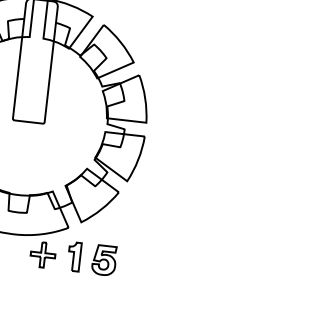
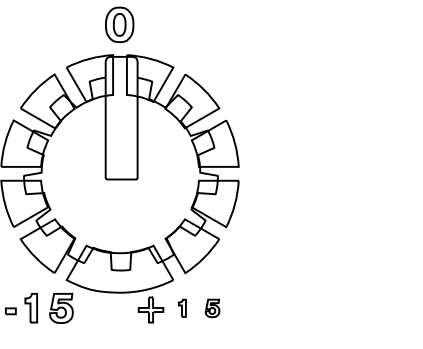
part: (74, 257) -> (182, 308), size x0.6
part: (104, 260) -> (212, 308), size x0.6

